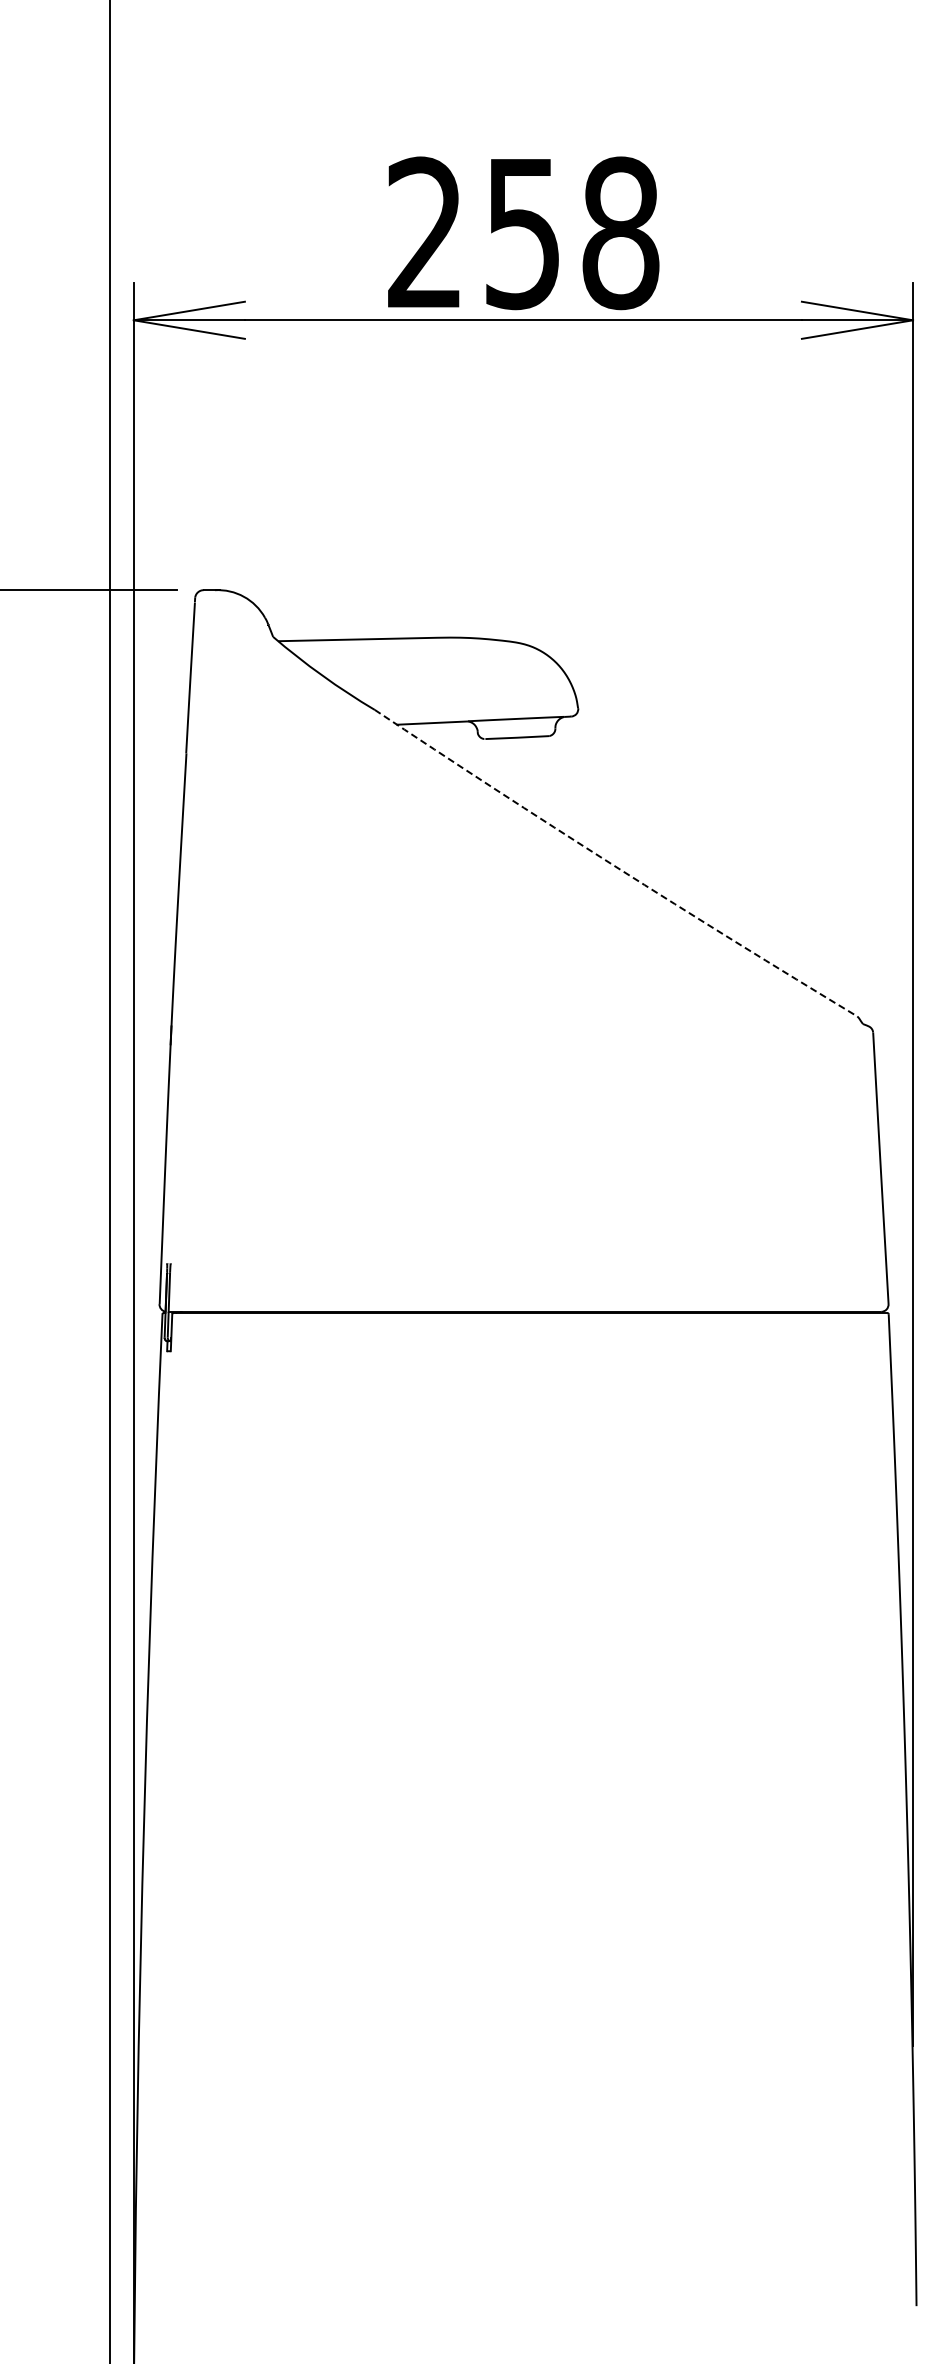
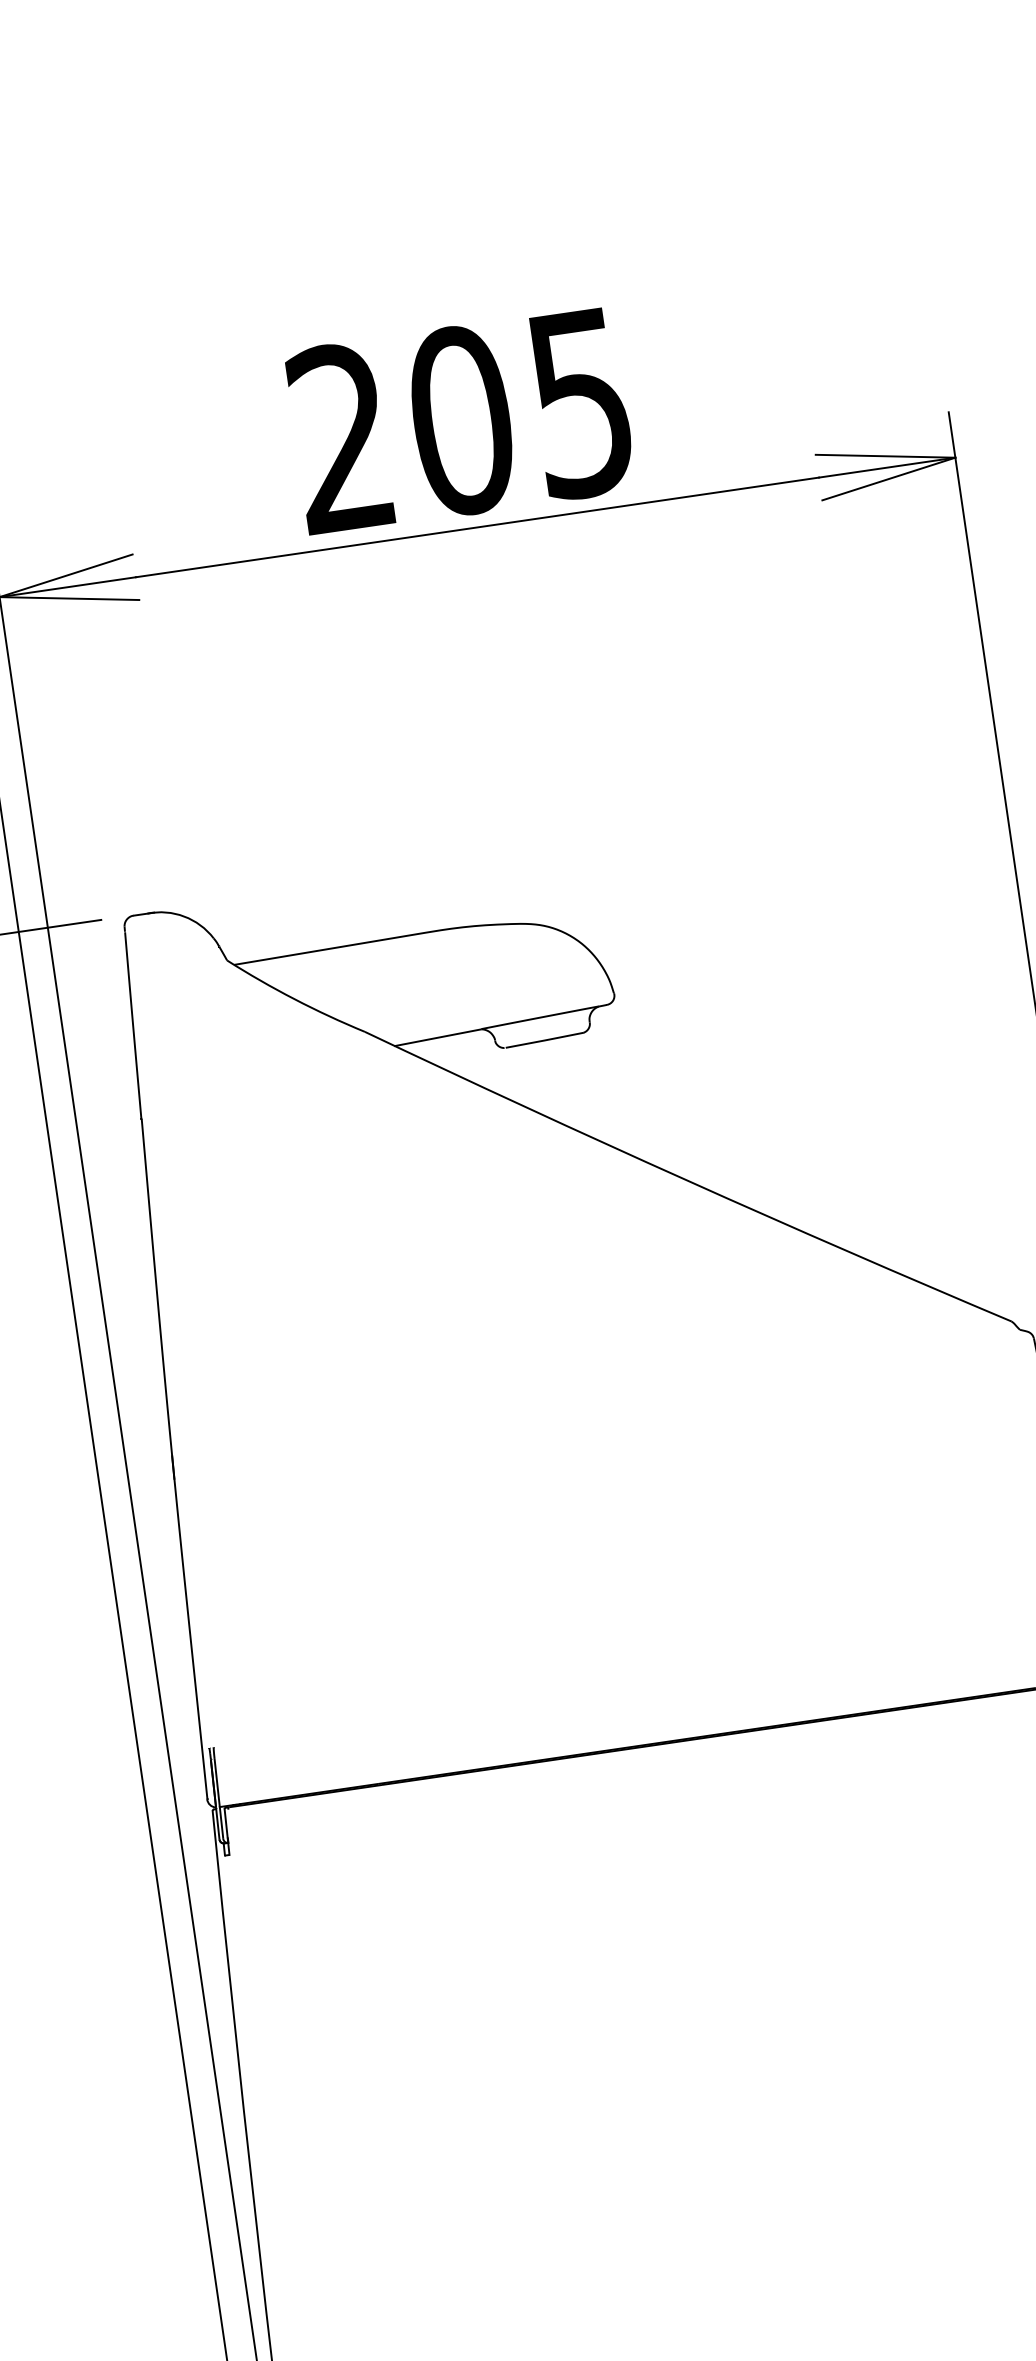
text: (571, 233) -> (520, 412), 258 -> 205
arc: (614, 865) -> (686, 1179), dashed -> solid

